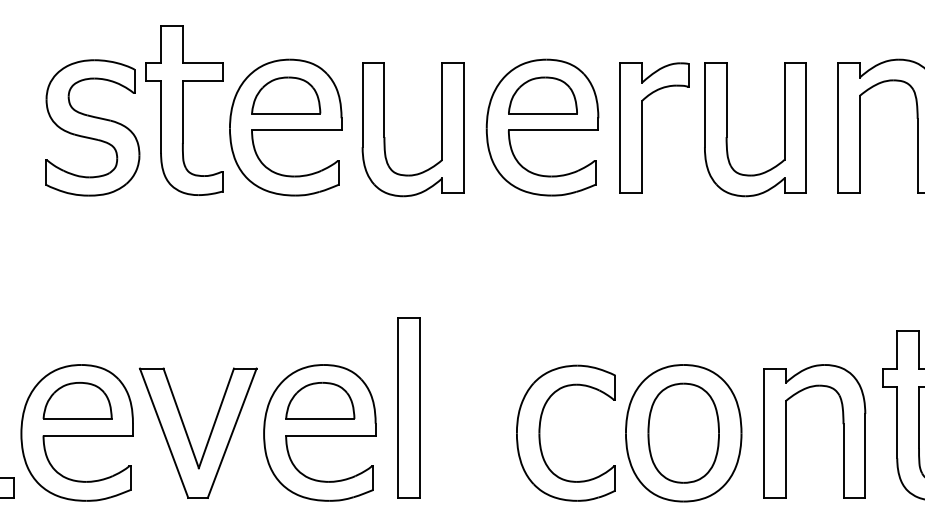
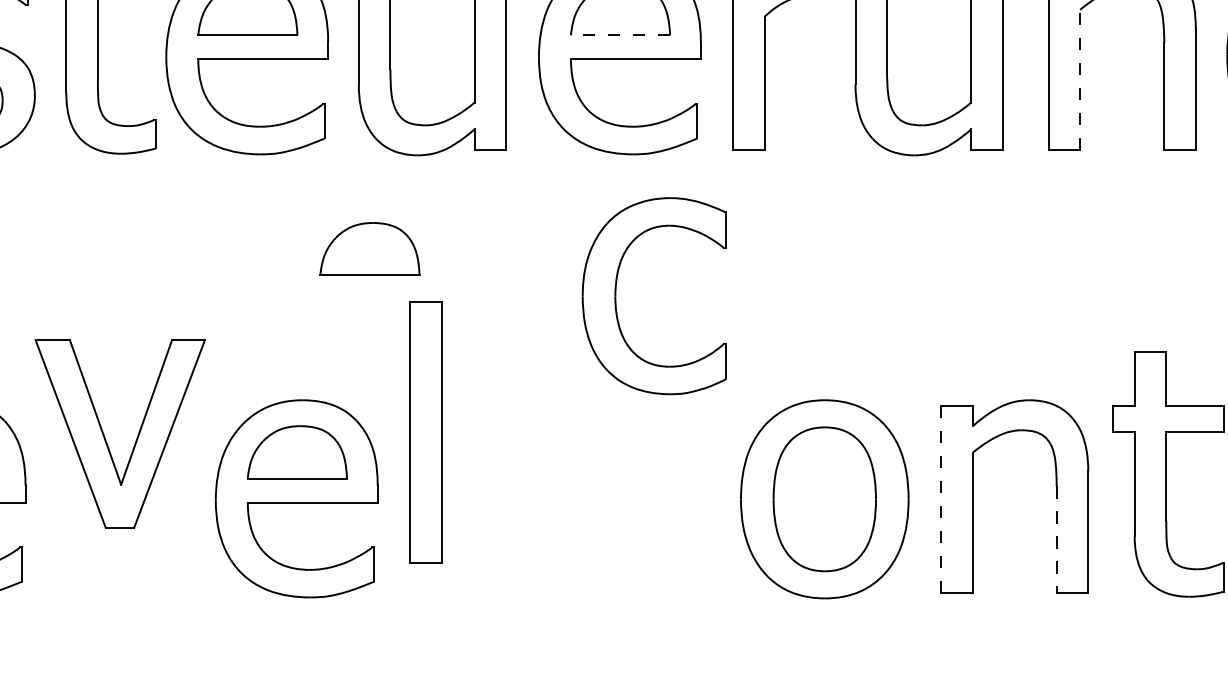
line: (542, 113) -> (619, 35), solid -> dashed
line: (859, 143) -> (1079, 78), solid -> dashed
part: (370, 260) -> (370, 248), added
part: (408, 407) -> (425, 431), moved
part: (540, 432) -> (616, 295), moved
line: (763, 433) -> (940, 499), solid -> dashed
part: (188, 435) -> (106, 437), moved
line: (843, 461) -> (1056, 540), solid -> dashed

